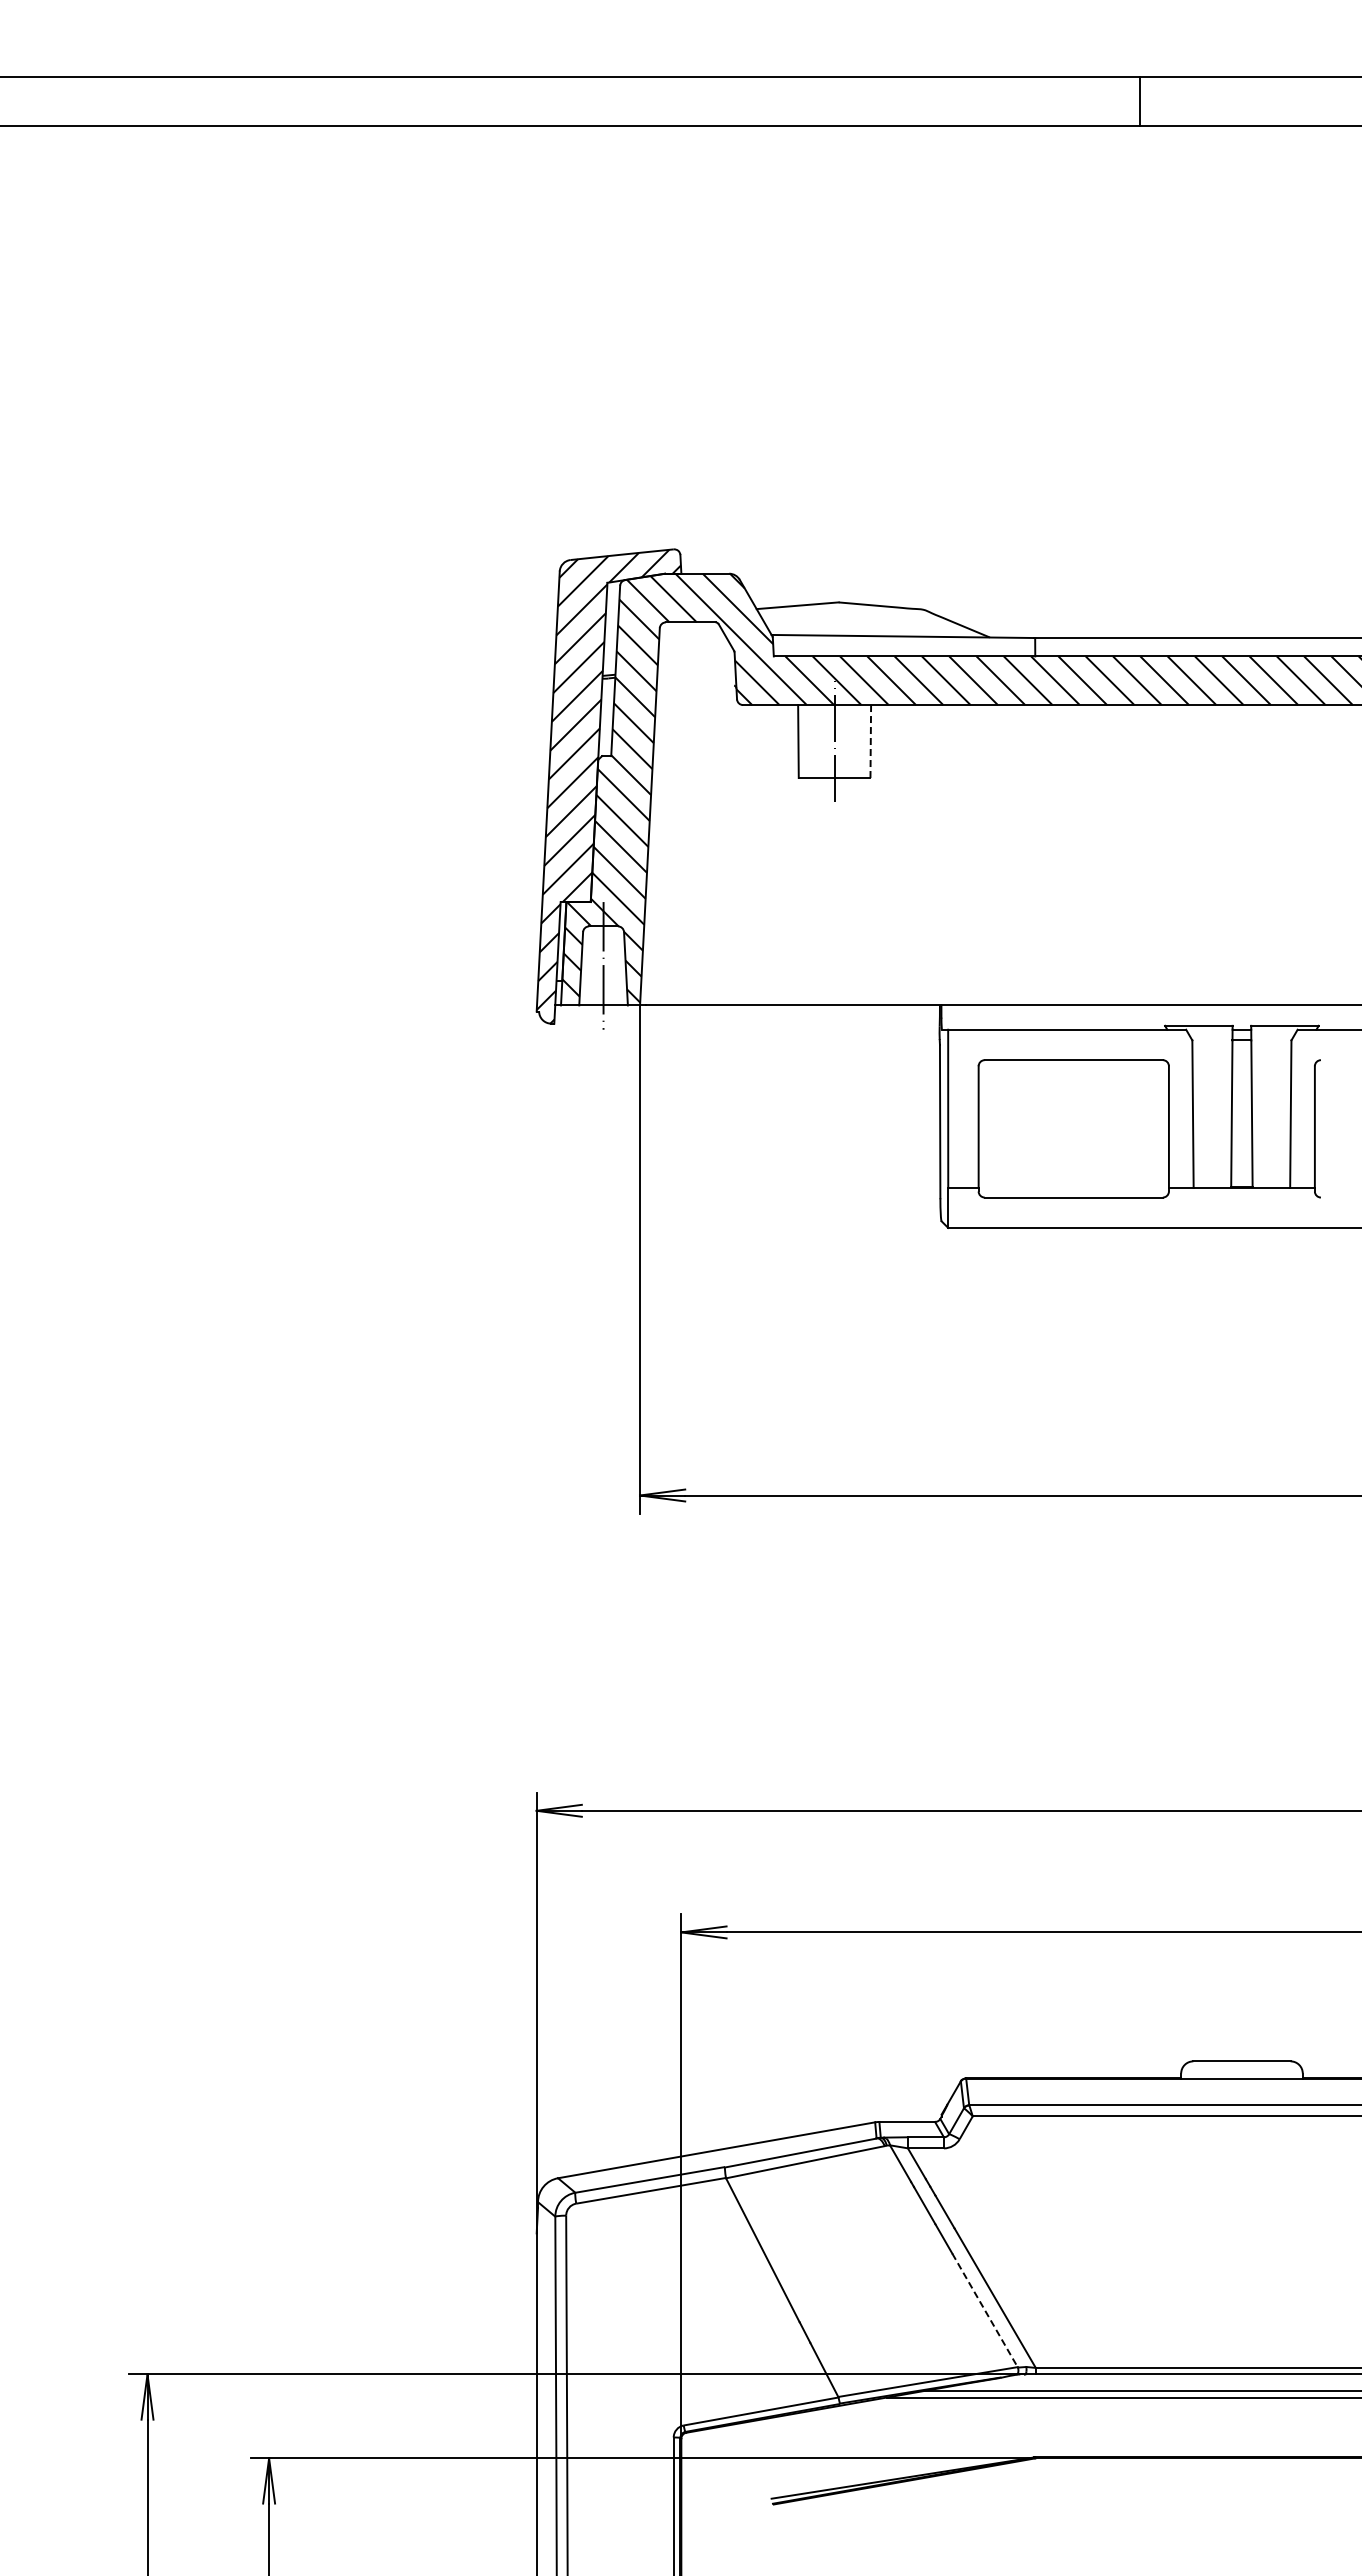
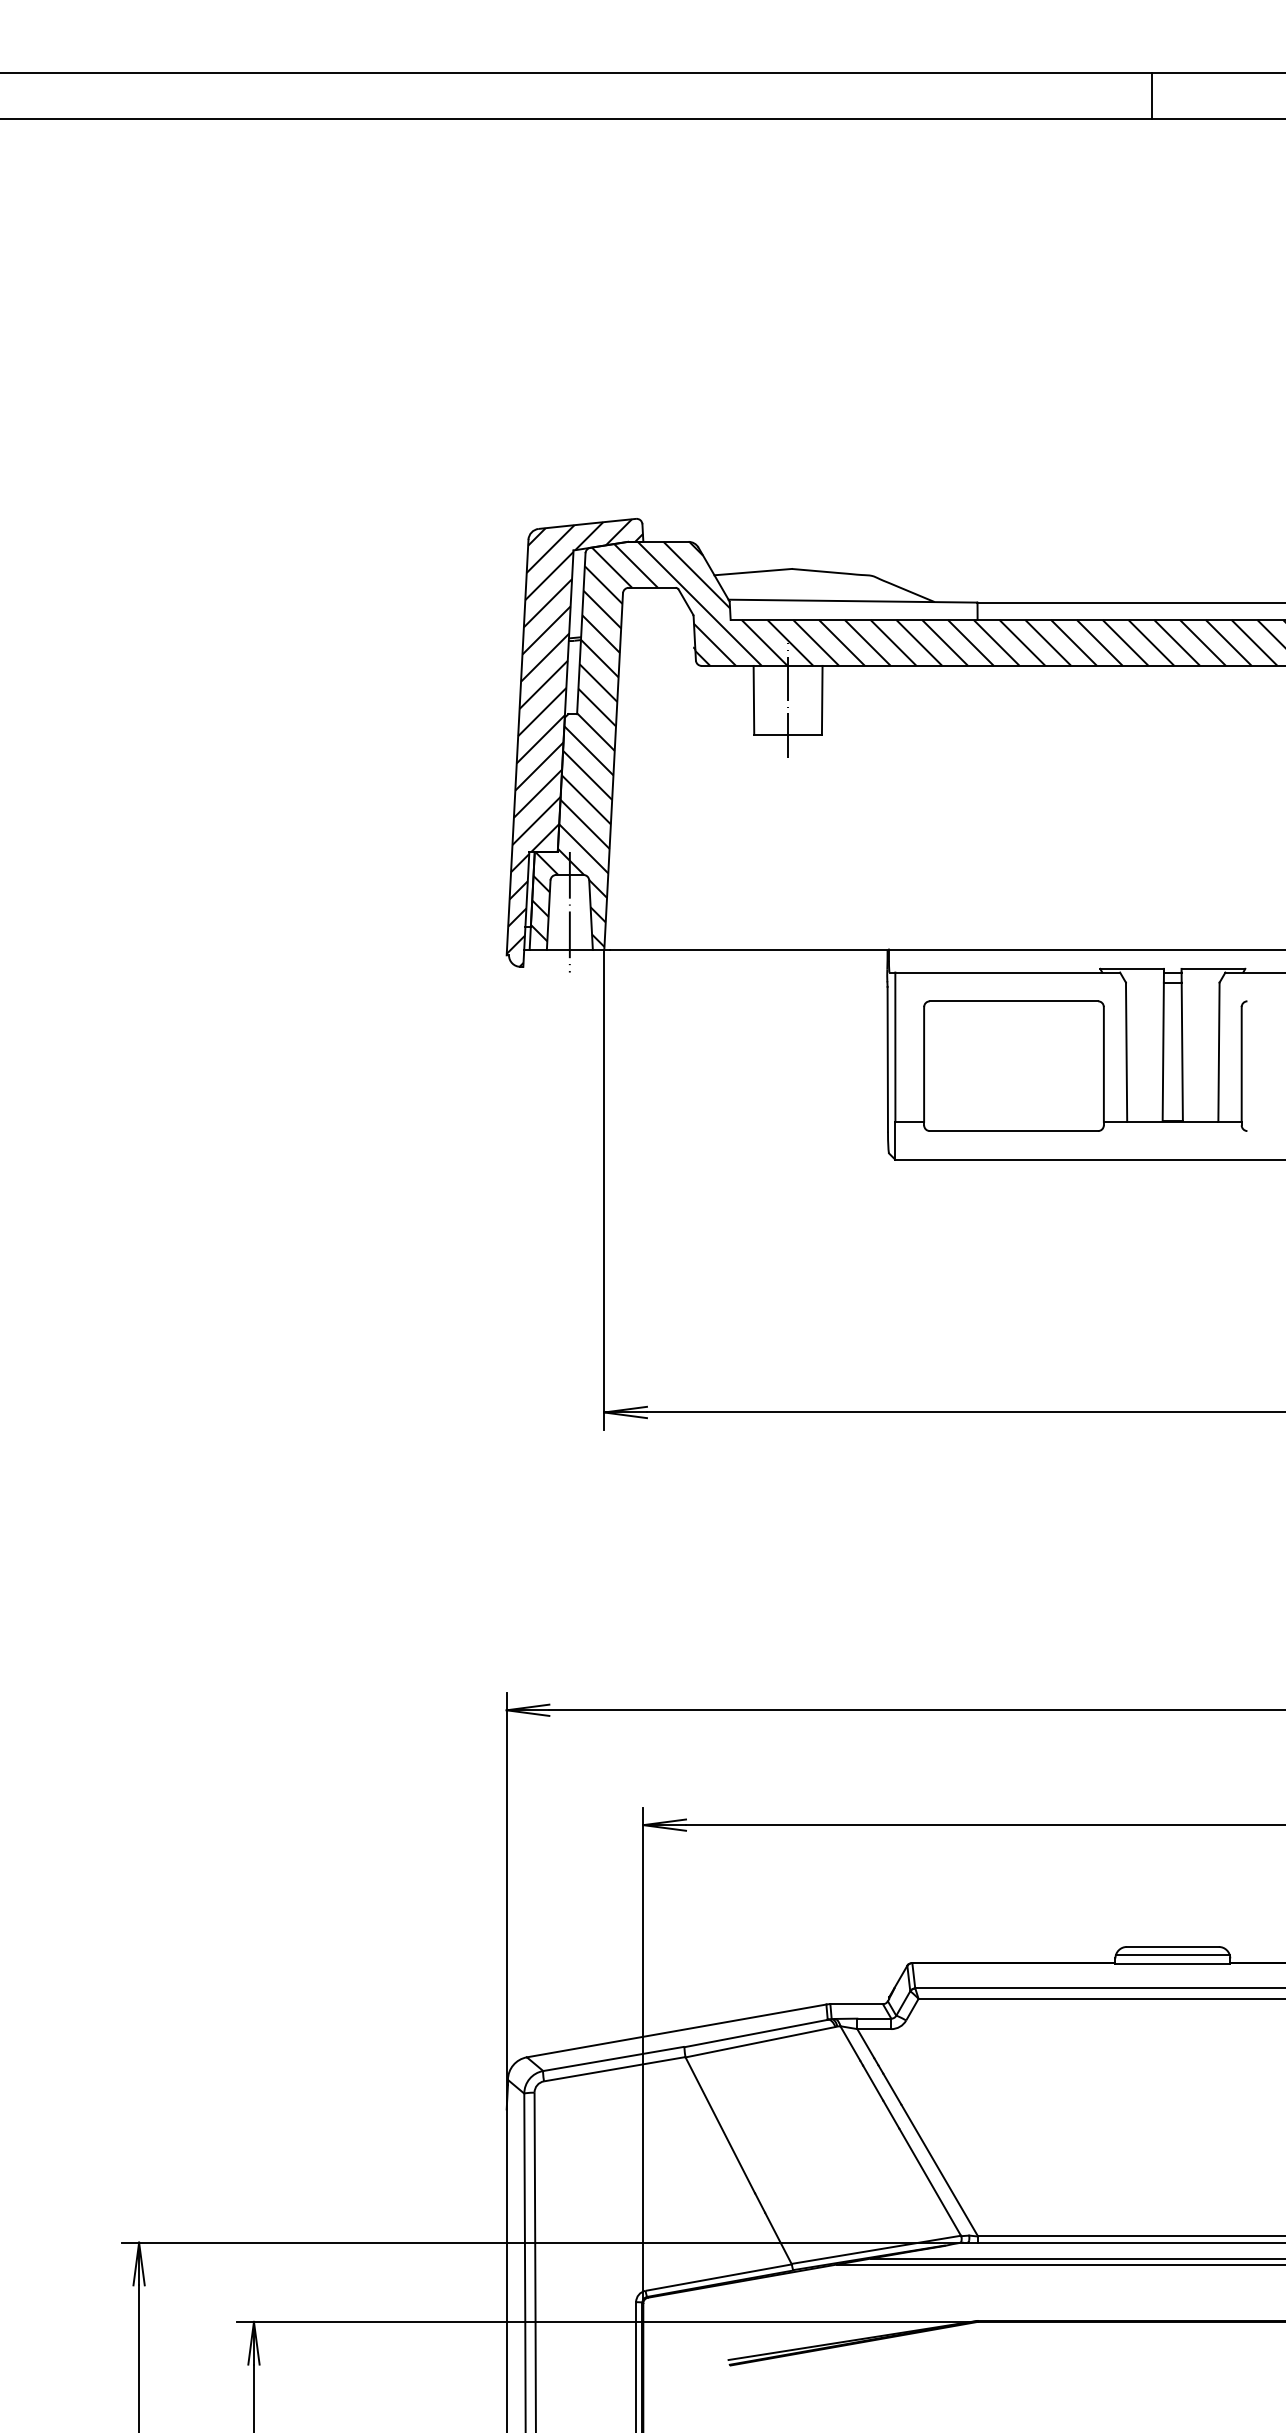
line: (1139, 101) -> (1151, 95), moved
line: (870, 741) -> (821, 700), dashed -> solid
line: (1241, 2070) -> (1172, 1955), added
line: (985, 2310) -> (930, 2182), dashed -> solid

